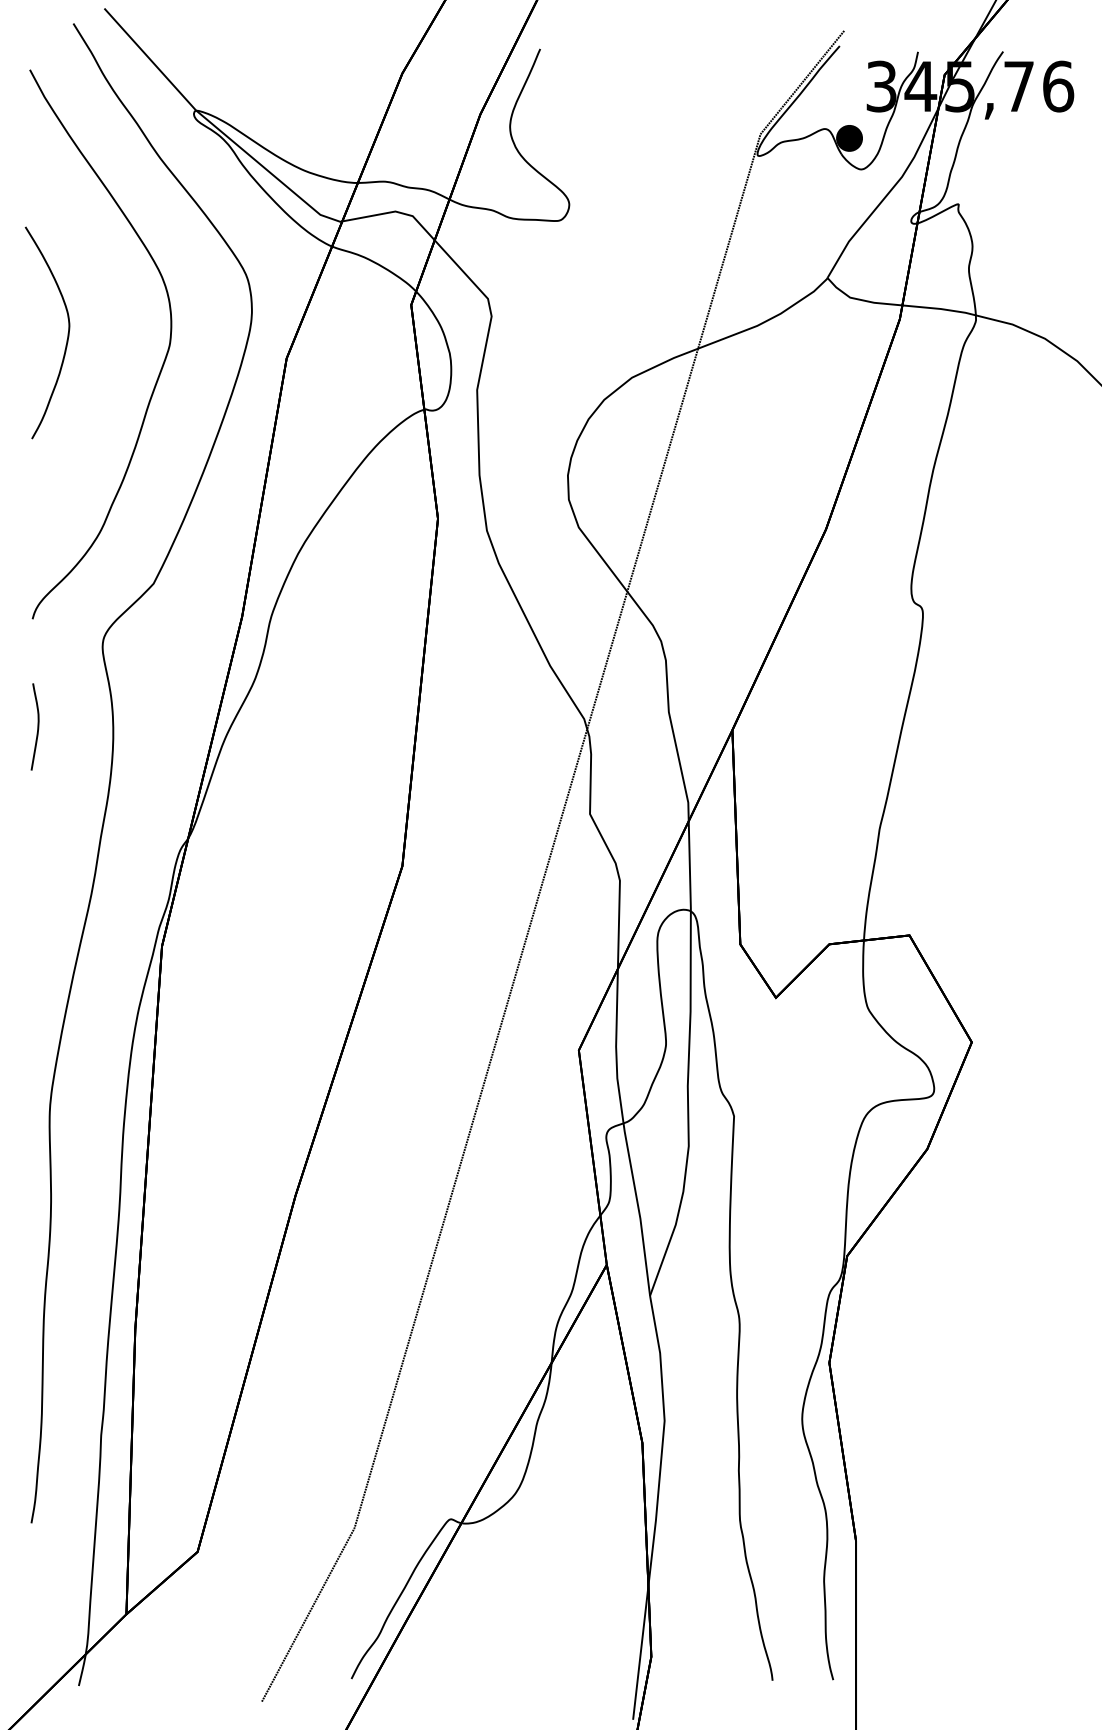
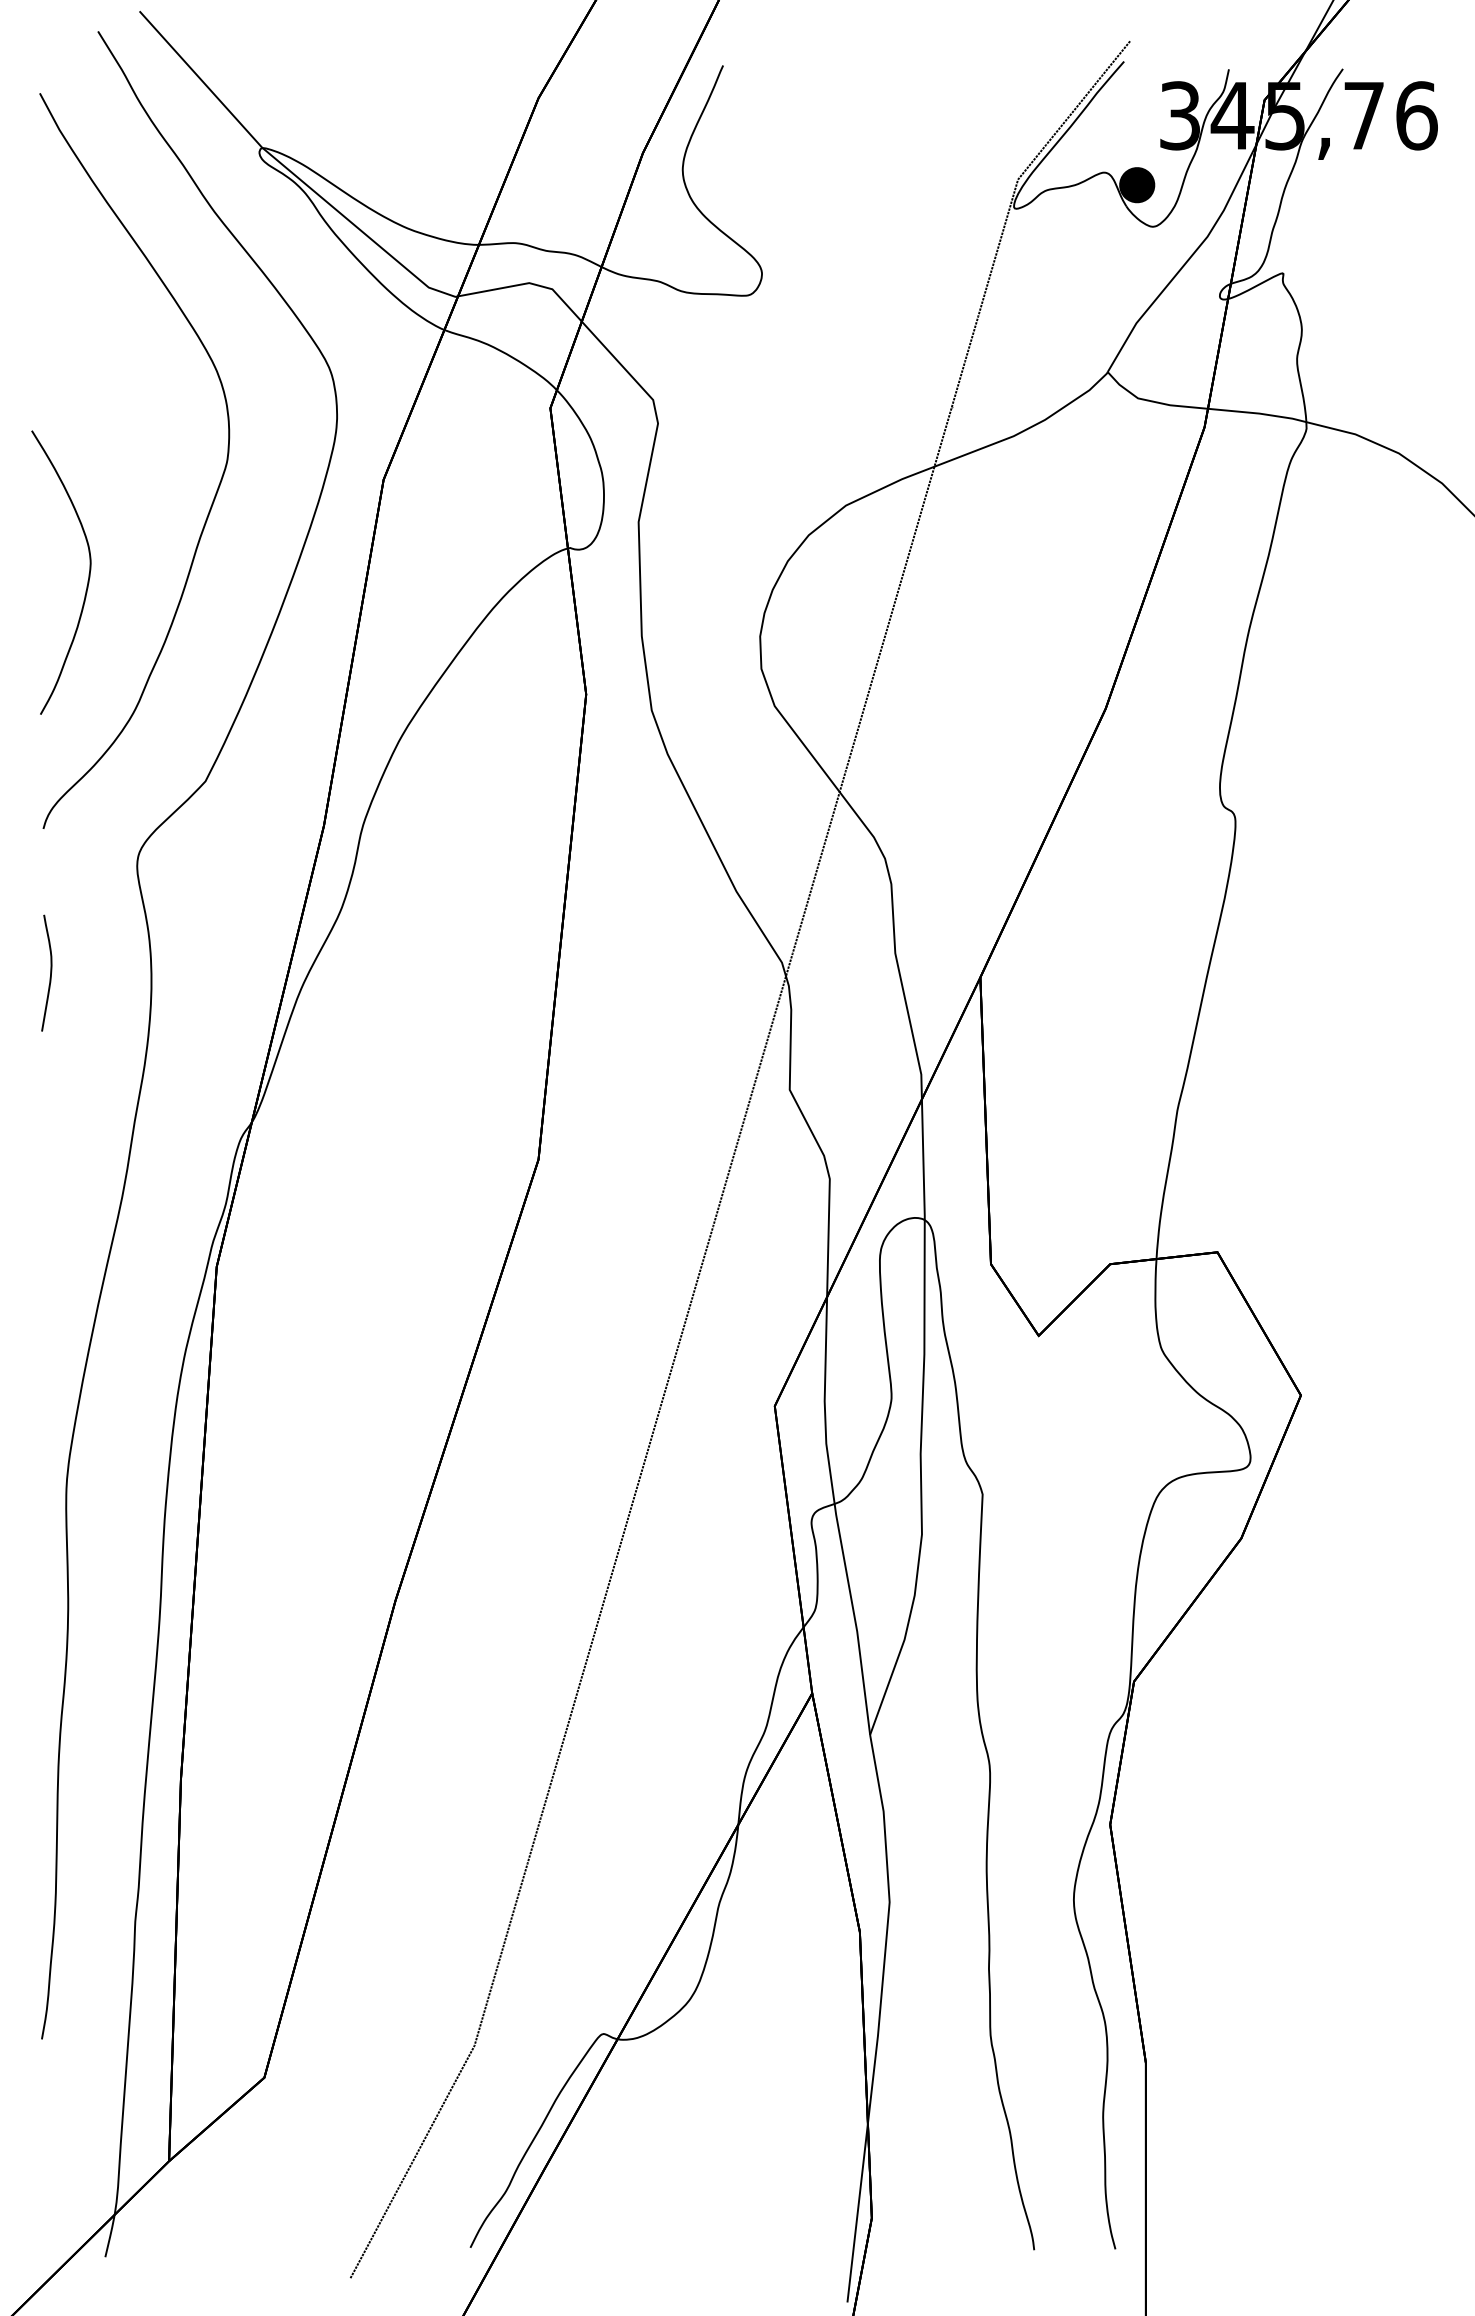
part: (67, 333) -> (88, 573), moved

